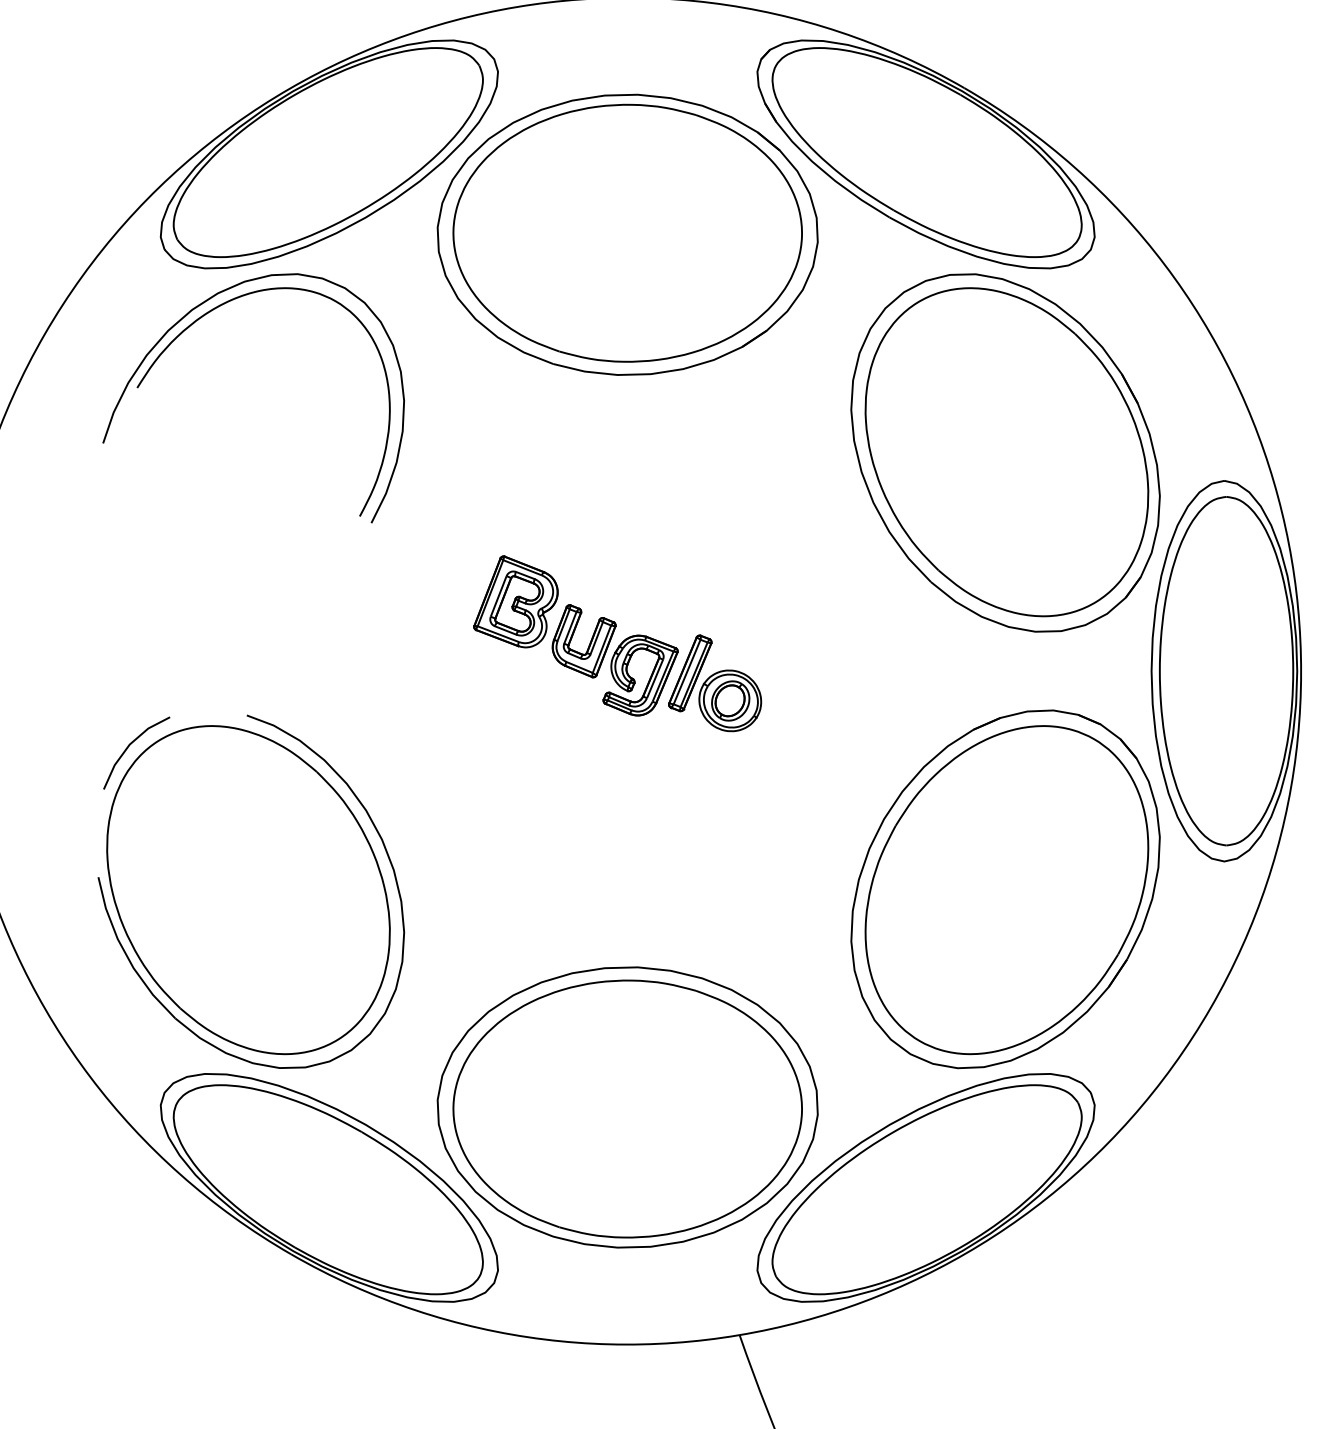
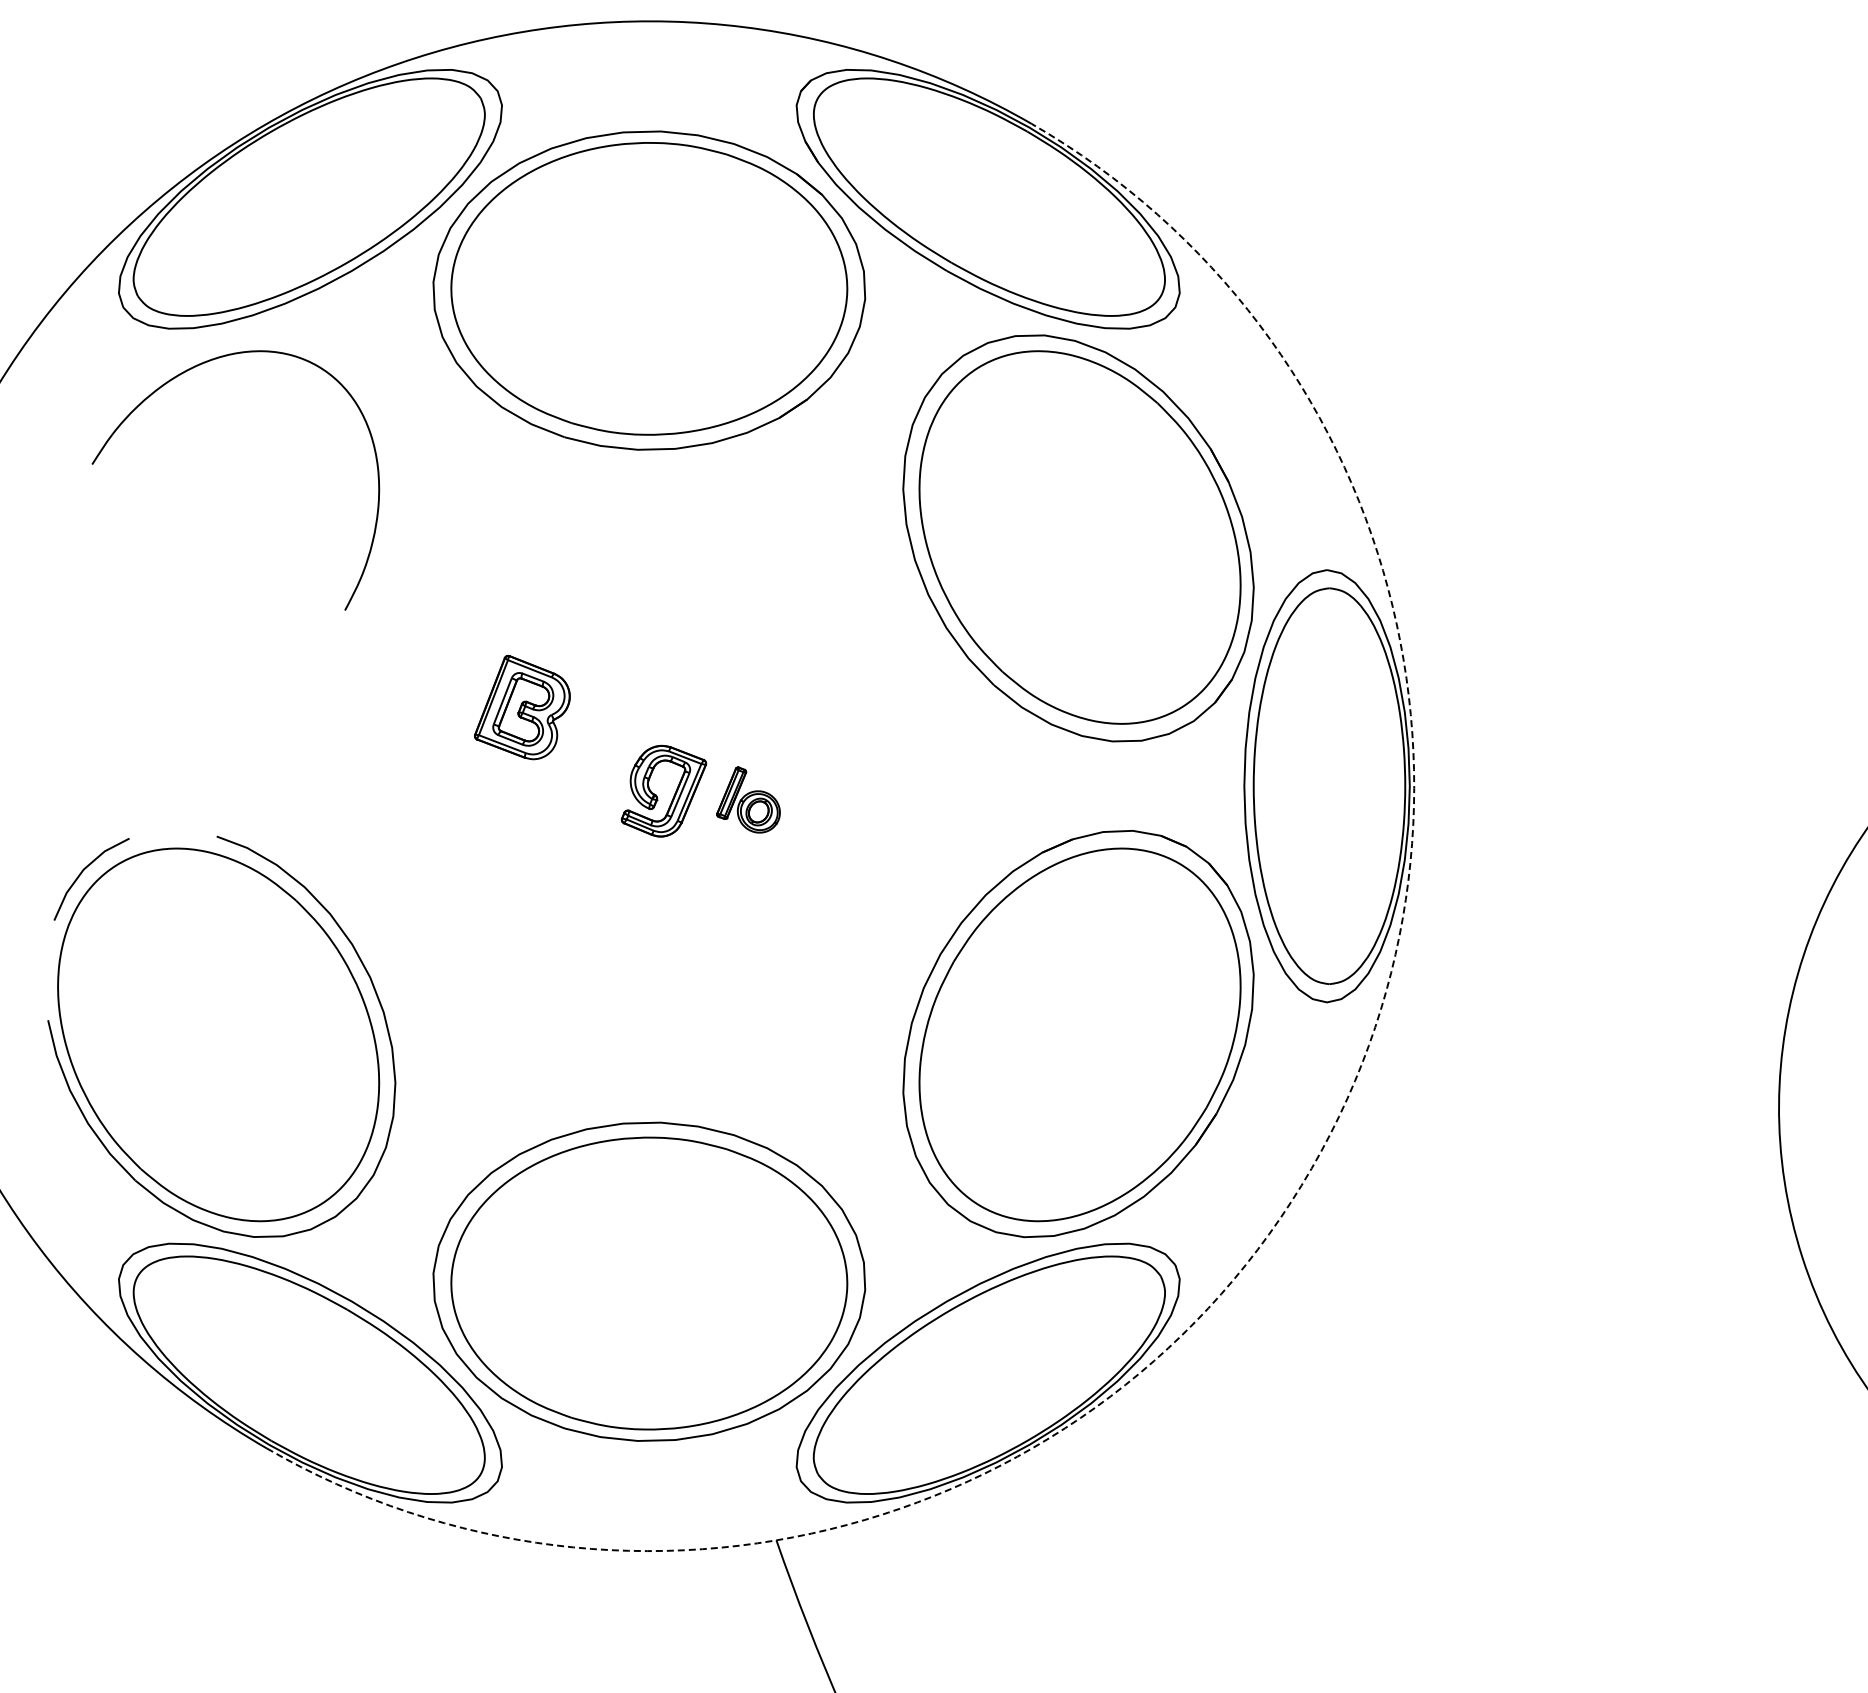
curve: (184, 318) -> (145, 385), removed
part: (589, 644) -> (605, 755), removed
part: (715, 682) -> (748, 799), size x0.6
arc: (1210, 1007) -> (1311, 1168), solid -> dashed

